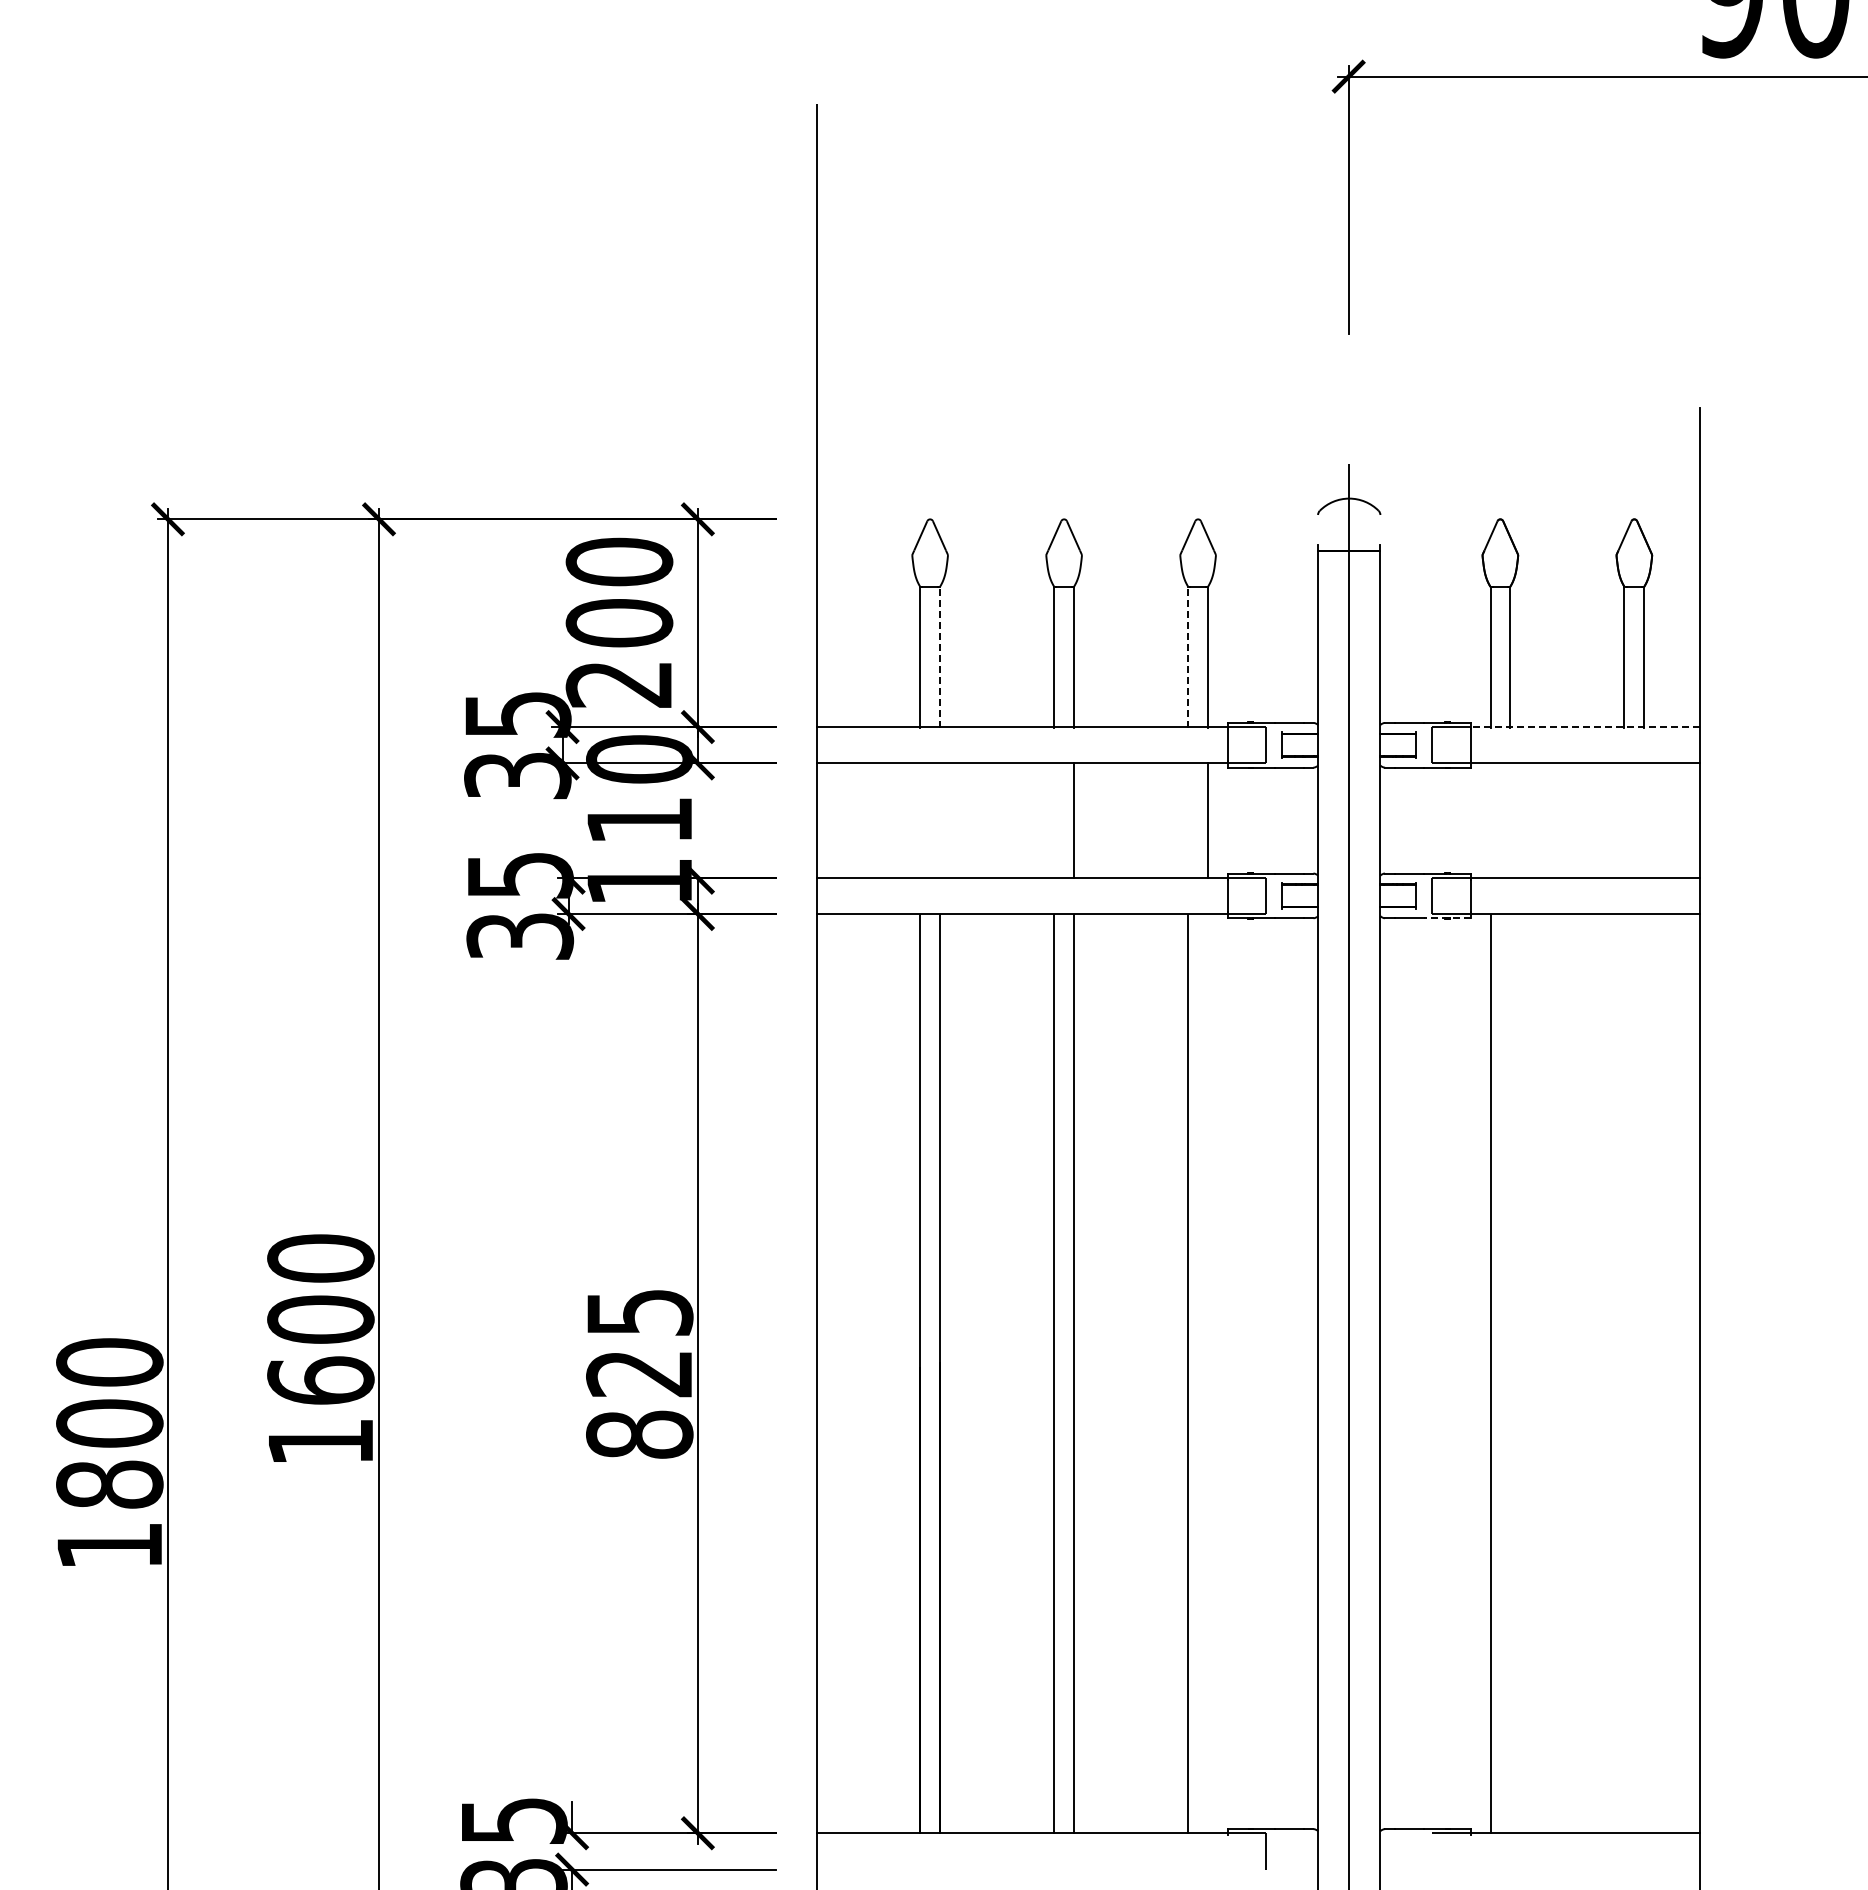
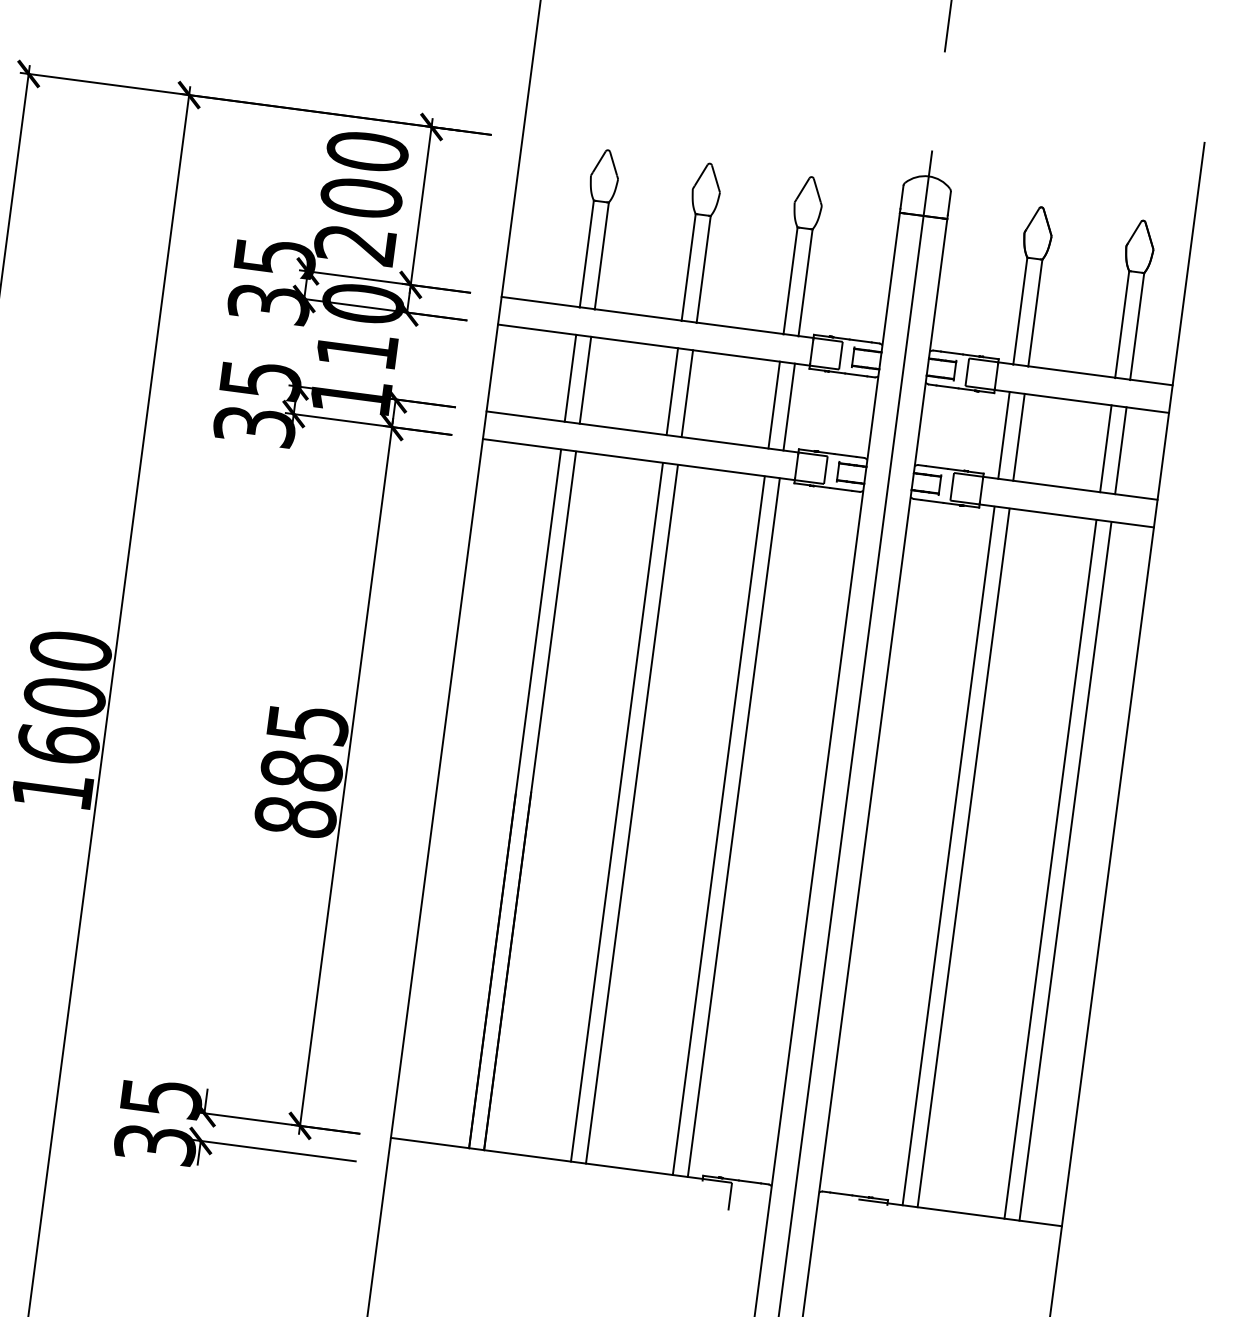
line: (1318, 530) -> (902, 197), added
line: (1380, 530) -> (949, 203), added
line: (940, 656) -> (602, 255), dashed -> solid
line: (1188, 656) -> (790, 280), dashed -> solid
line: (1585, 727) -> (1085, 374), dashed -> solid
line: (920, 820) -> (570, 378), added
line: (940, 820) -> (585, 380), added
line: (1054, 820) -> (672, 391), added
line: (1188, 820) -> (774, 405), added
line: (1490, 820) -> (1003, 435), added
line: (1510, 820) -> (1019, 437), added
line: (1624, 820) -> (1105, 448), added
line: (1644, 820) -> (1121, 450), added
line: (1446, 918) -> (960, 505), dashed -> solid
text: (639, 1373) -> (301, 770), 825 -> 885
line: (1207, 1373) -> (733, 827), added
line: (1510, 1373) -> (963, 857), added
line: (1624, 1373) -> (1050, 869), added
line: (1644, 1373) -> (1065, 871), added

